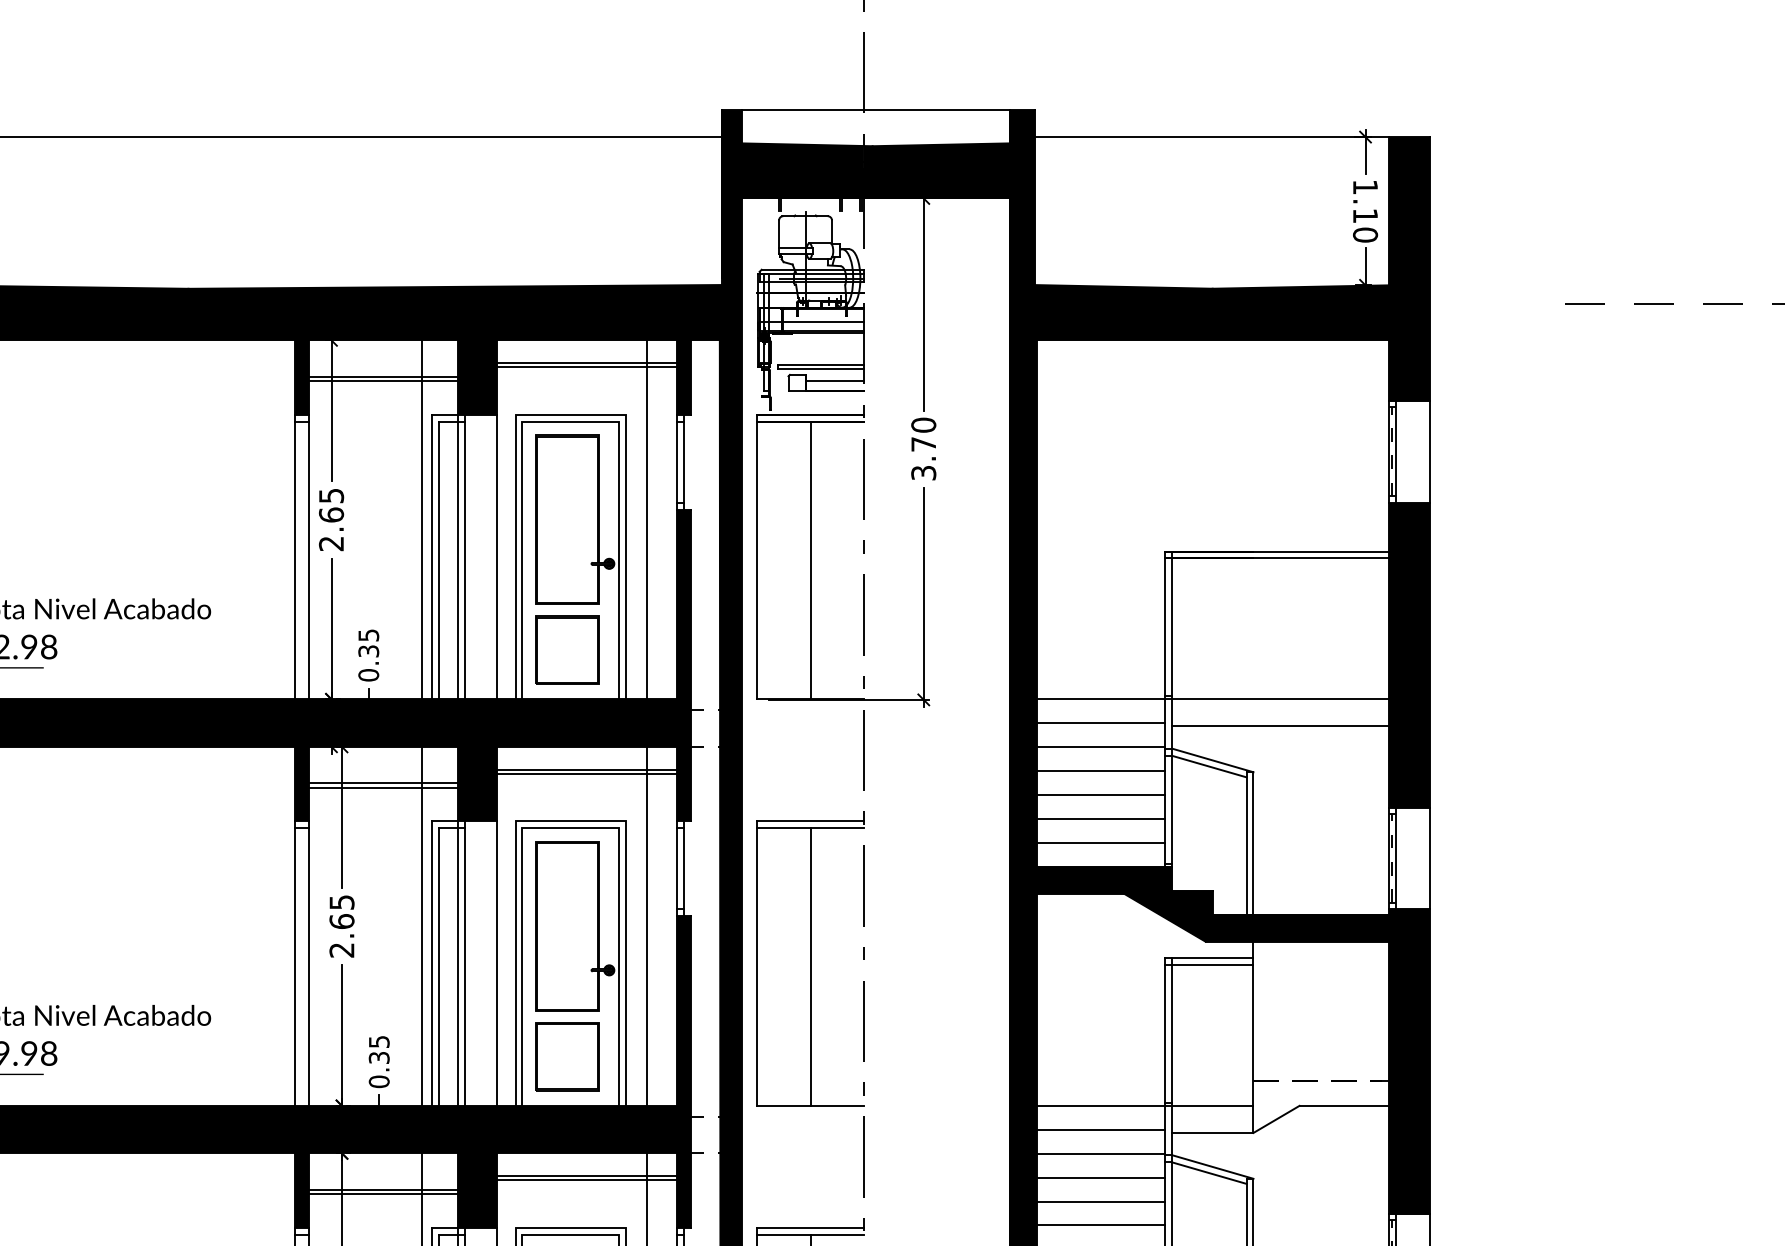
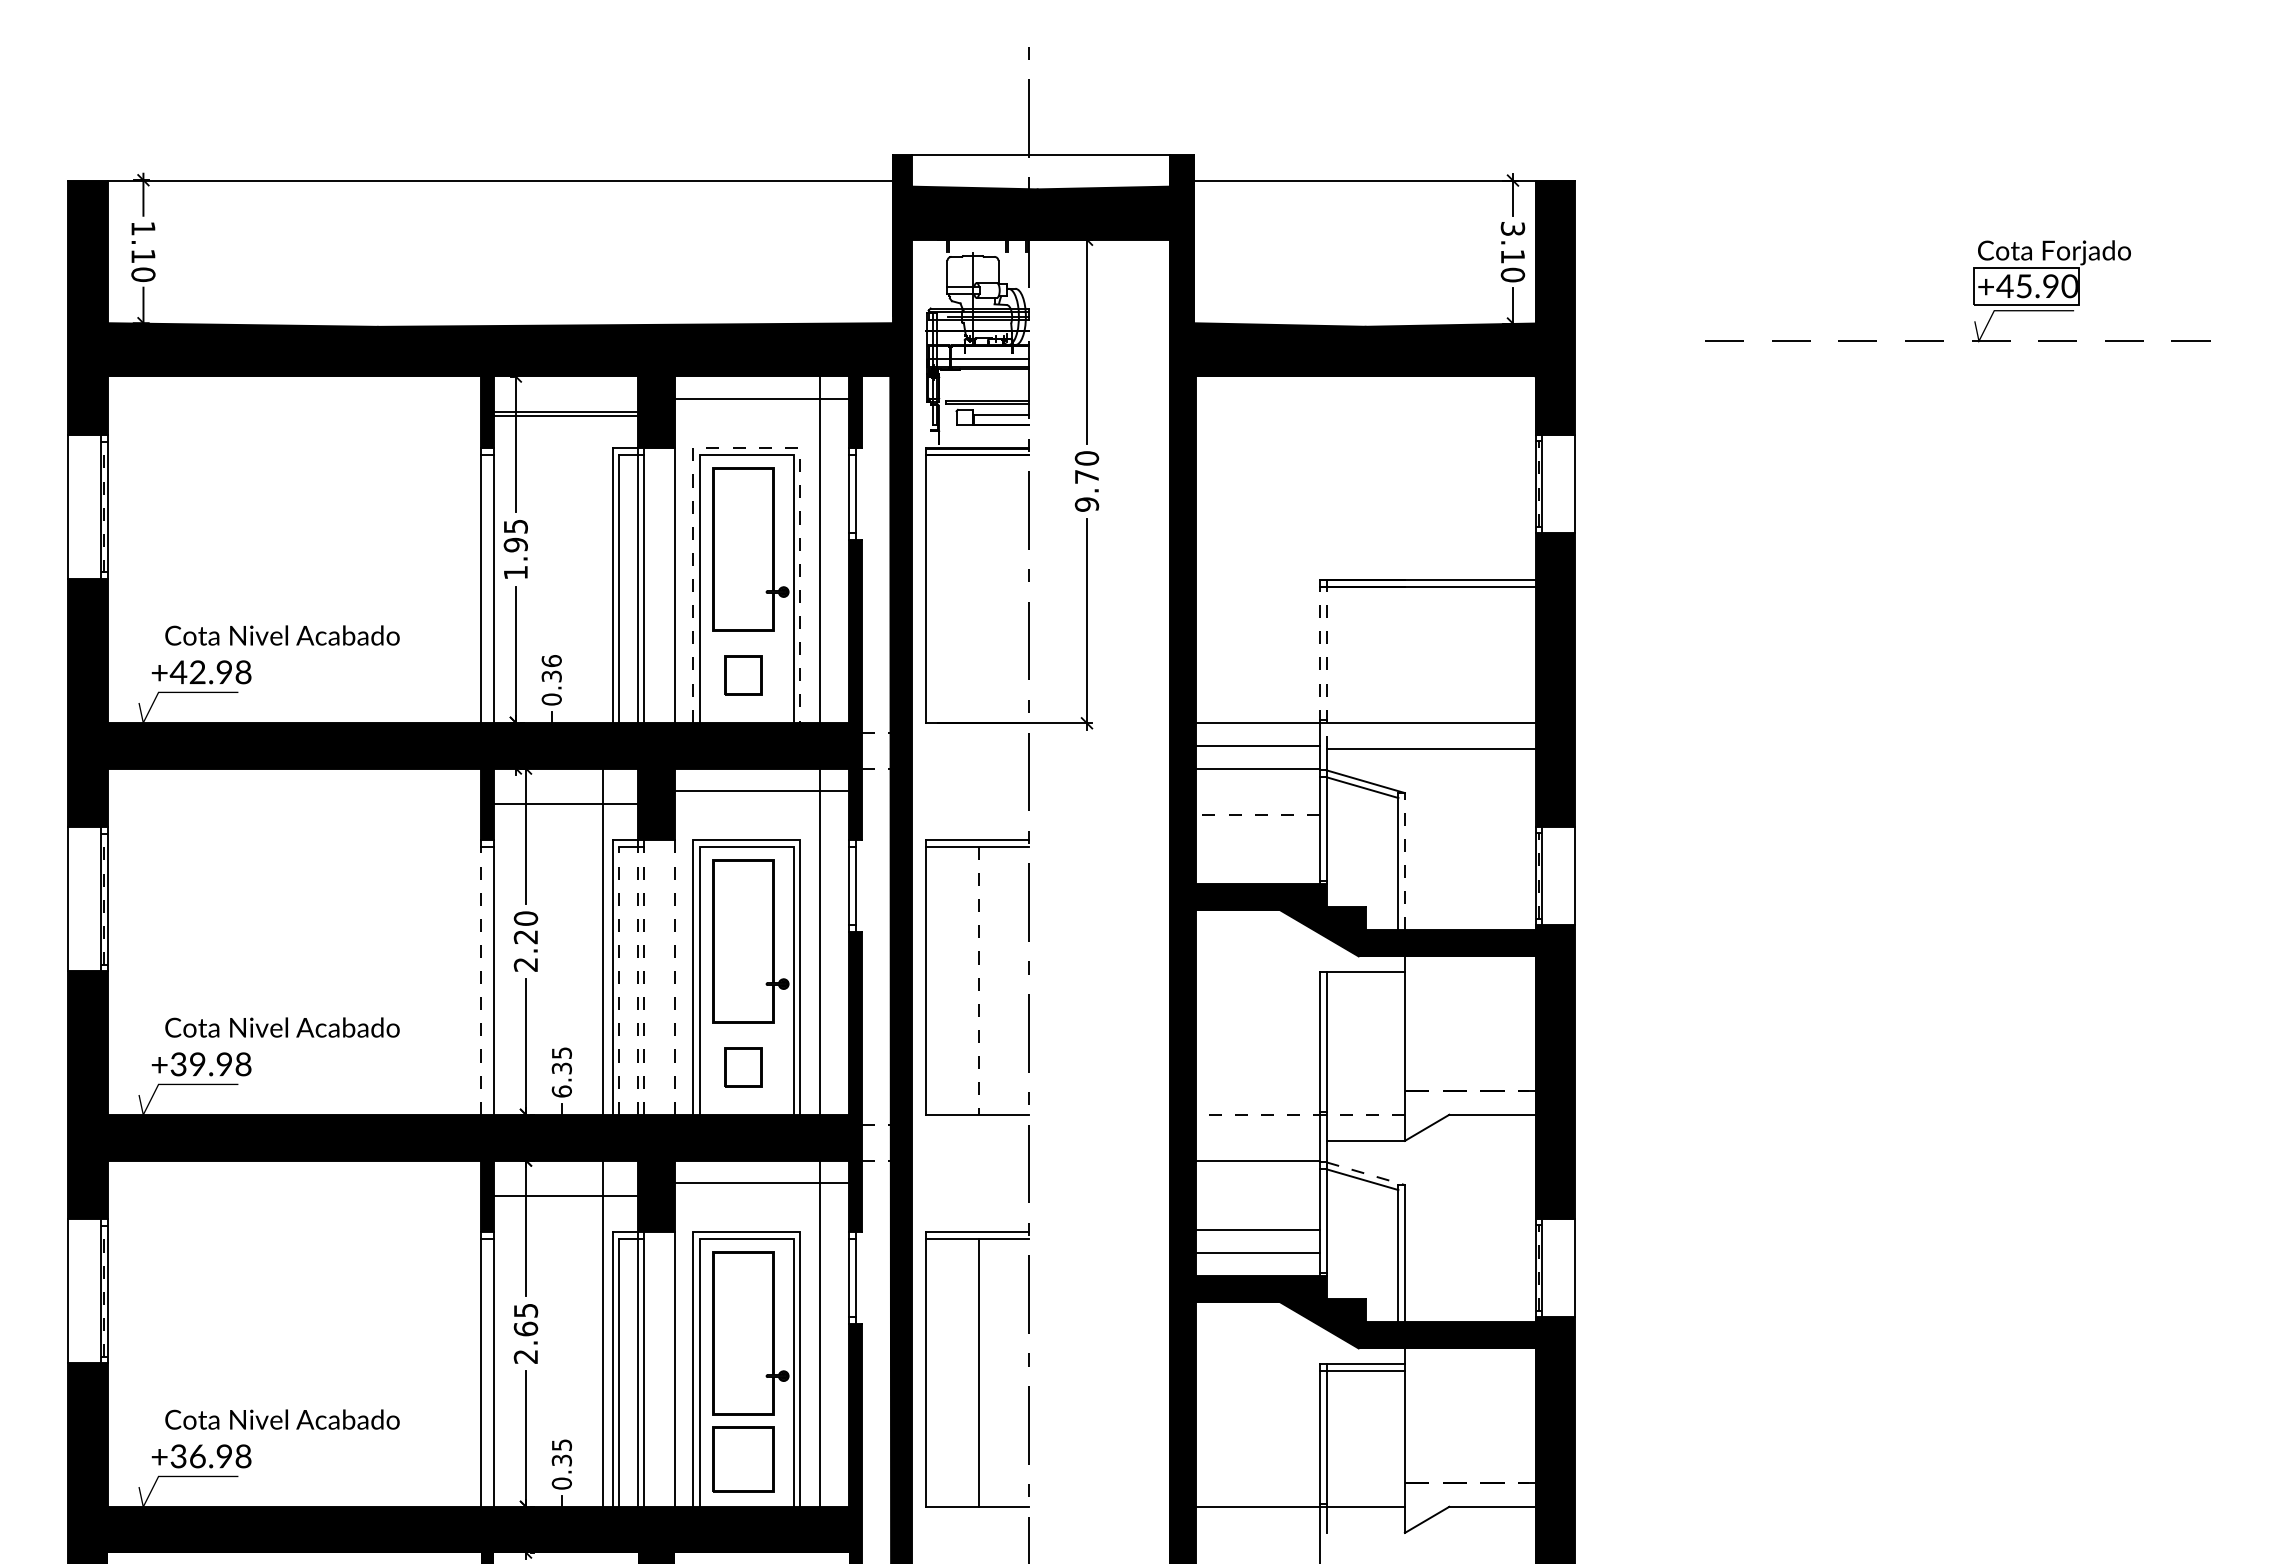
text: (1365, 186) -> (1512, 228), 1.10 -> 3.10
line: (587, 367) -> (762, 402), removed
line: (571, 414) -> (747, 448), solid -> dashed
text: (923, 473) -> (1086, 504), 3.70 -> 9.70
line: (421, 519) -> (602, 549), removed
text: (331, 529) -> (515, 558), 2.65 -> 1.95
line: (811, 560) -> (978, 588), removed
line: (1164, 625) -> (1319, 651), solid -> dashed
text: (368, 634) -> (551, 660), 0.35 -> 0.36
line: (1172, 638) -> (1326, 664), solid -> dashed
part: (567, 650) -> (743, 675), size x0.6
line: (1100, 771) -> (1257, 792), removed
line: (587, 773) -> (762, 794), removed
line: (382, 787) -> (565, 807), removed
line: (1100, 795) -> (1257, 815), solid -> dashed
line: (1100, 819) -> (1257, 838), removed
line: (1100, 843) -> (1257, 861), removed
line: (1253, 843) -> (1404, 861), solid -> dashed
text: (341, 911) -> (525, 927), 2.65 -> 2.20
line: (294, 964) -> (480, 978), solid -> dashed
line: (457, 964) -> (637, 978), solid -> dashed
line: (464, 964) -> (644, 978), solid -> dashed
line: (497, 964) -> (675, 978), solid -> dashed
line: (1208, 964) -> (1361, 978), removed
line: (438, 966) -> (619, 980), solid -> dashed
line: (811, 966) -> (978, 980), solid -> dashed
part: (567, 1056) -> (743, 1067), size x0.6
text: (378, 1081) -> (561, 1091), 0.35 -> 6.35
line: (1145, 1105) -> (1300, 1114), solid -> dashed
line: (1100, 1129) -> (1257, 1137), removed
line: (1212, 1166) -> (1365, 1173), solid -> dashed
line: (1100, 1178) -> (1257, 1184), removed
line: (587, 1180) -> (762, 1186), removed
line: (382, 1193) -> (565, 1199), removed
line: (1100, 1202) -> (1257, 1207), removed

